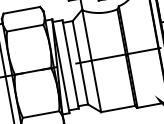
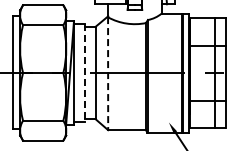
line: (92, 61) -> (108, 73), solid -> dashed
line: (70, 64) -> (84, 72), solid -> dashed

